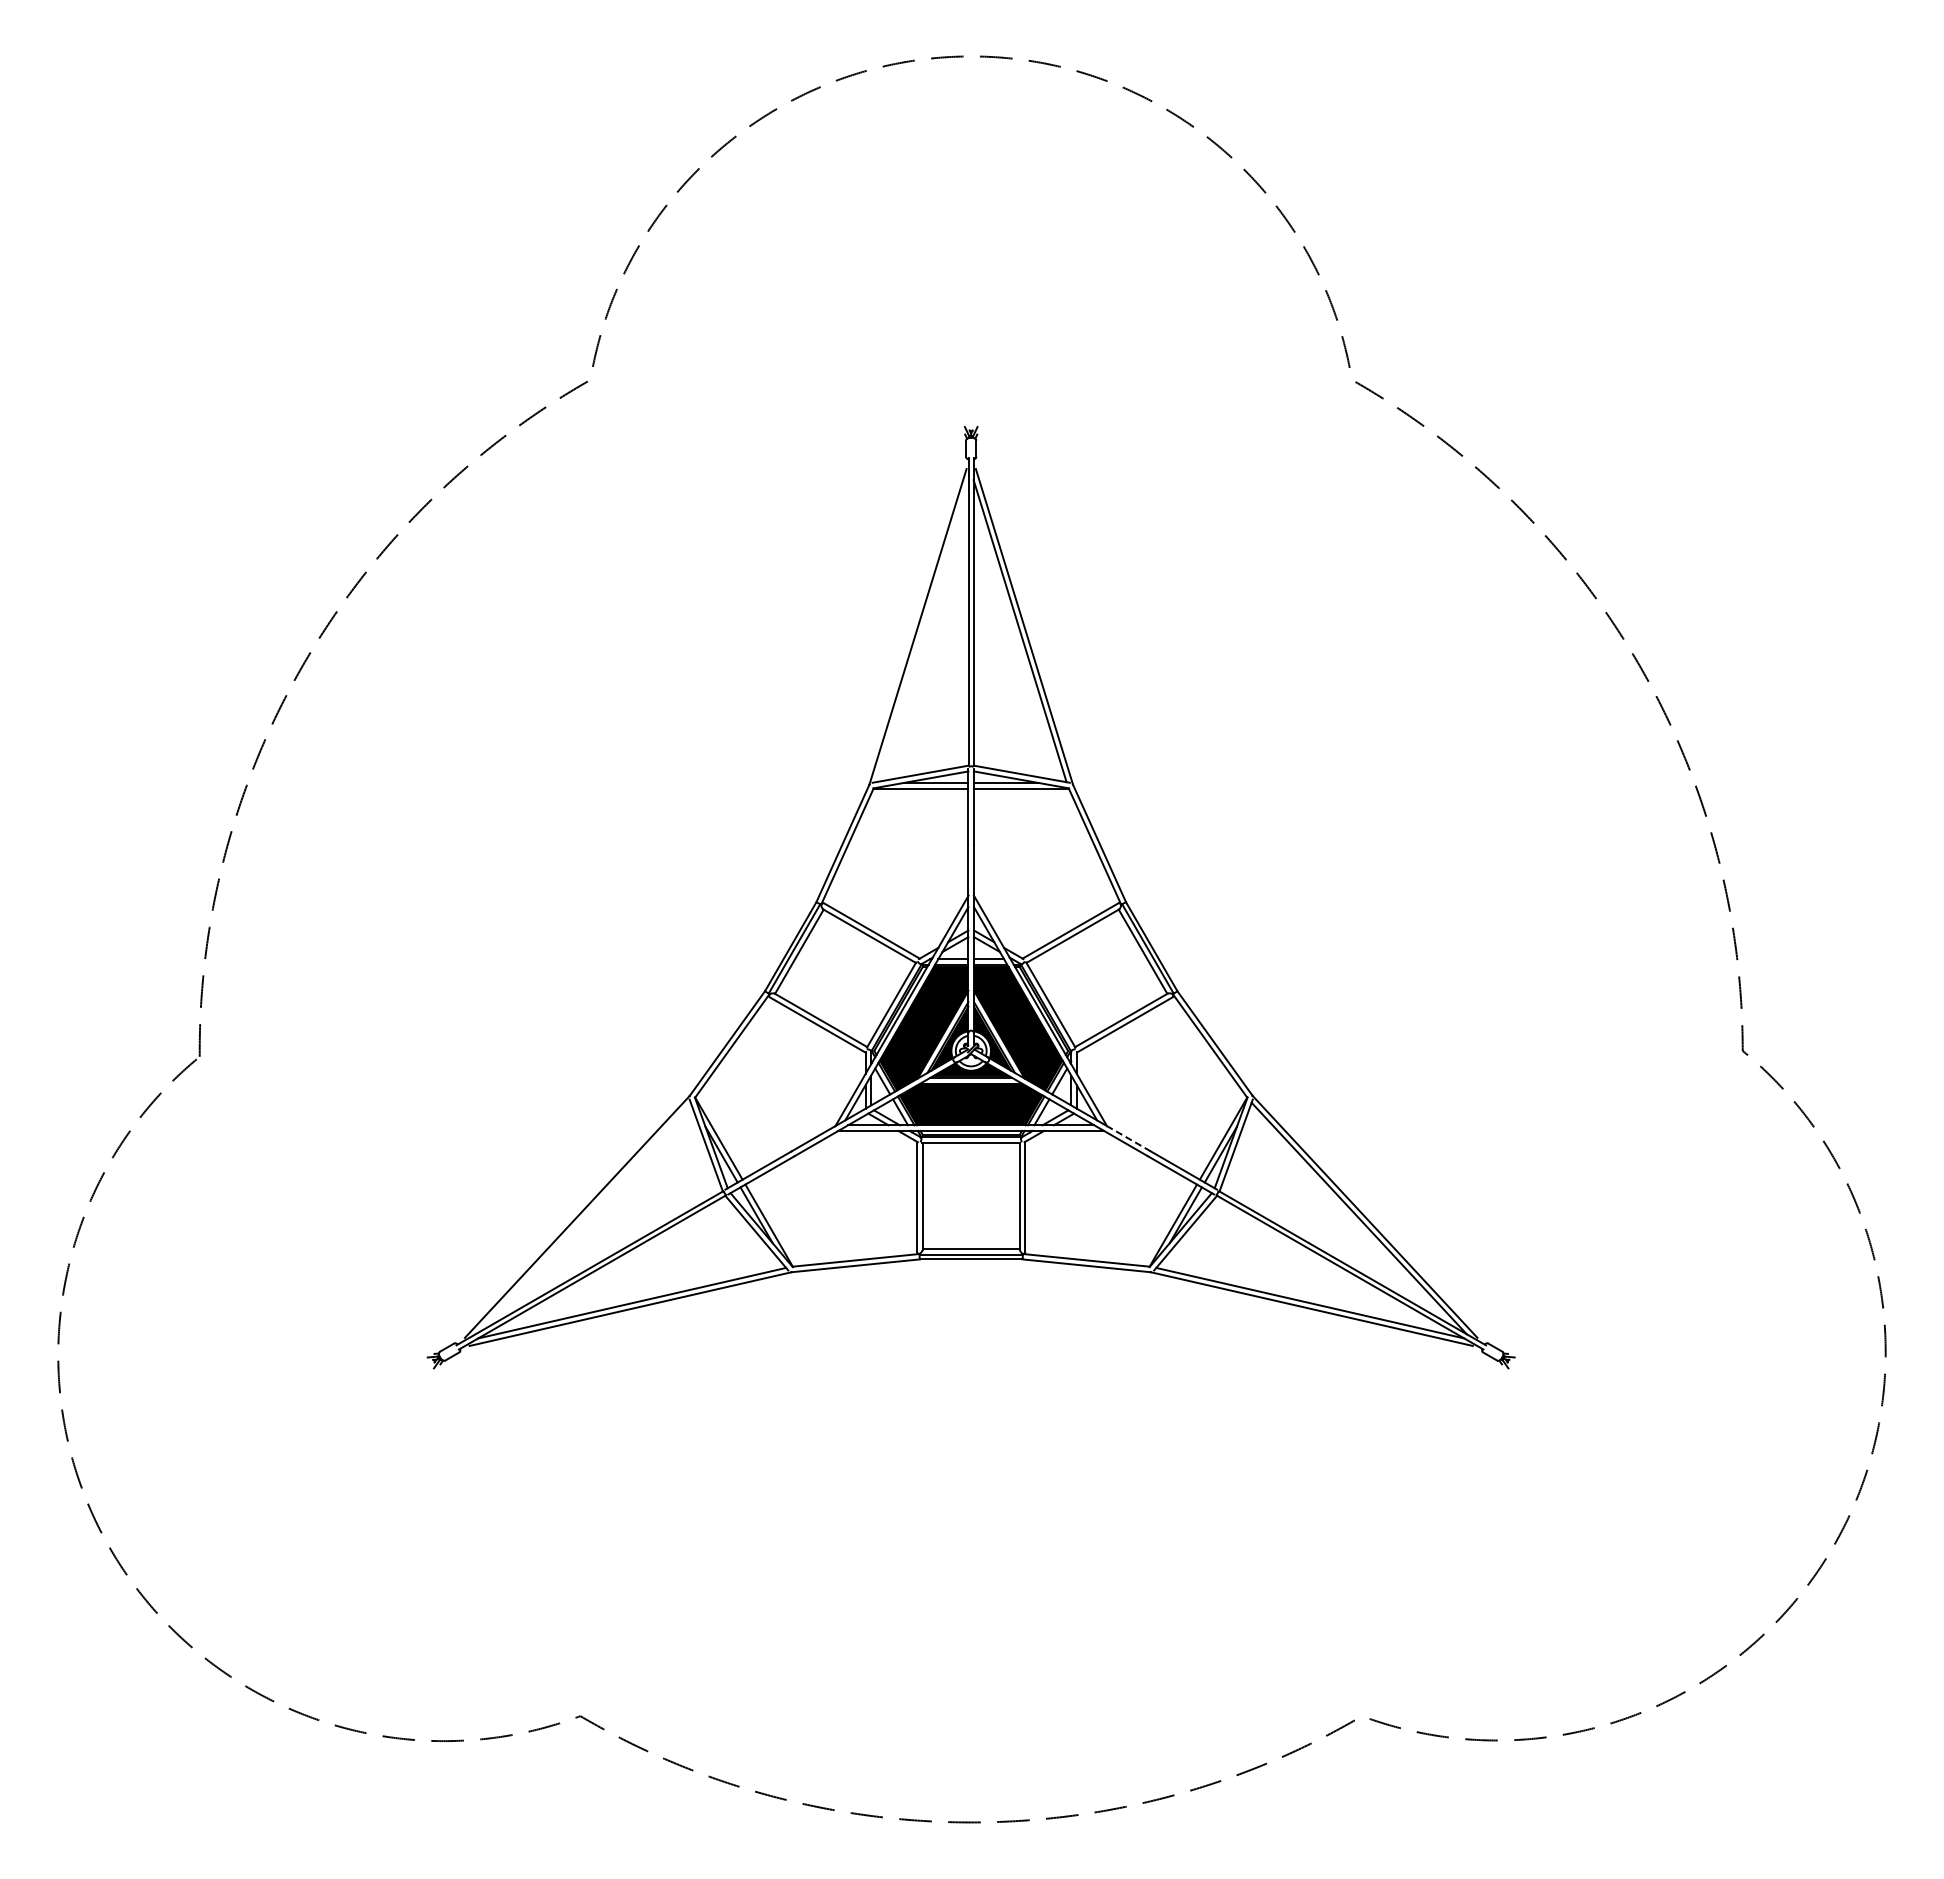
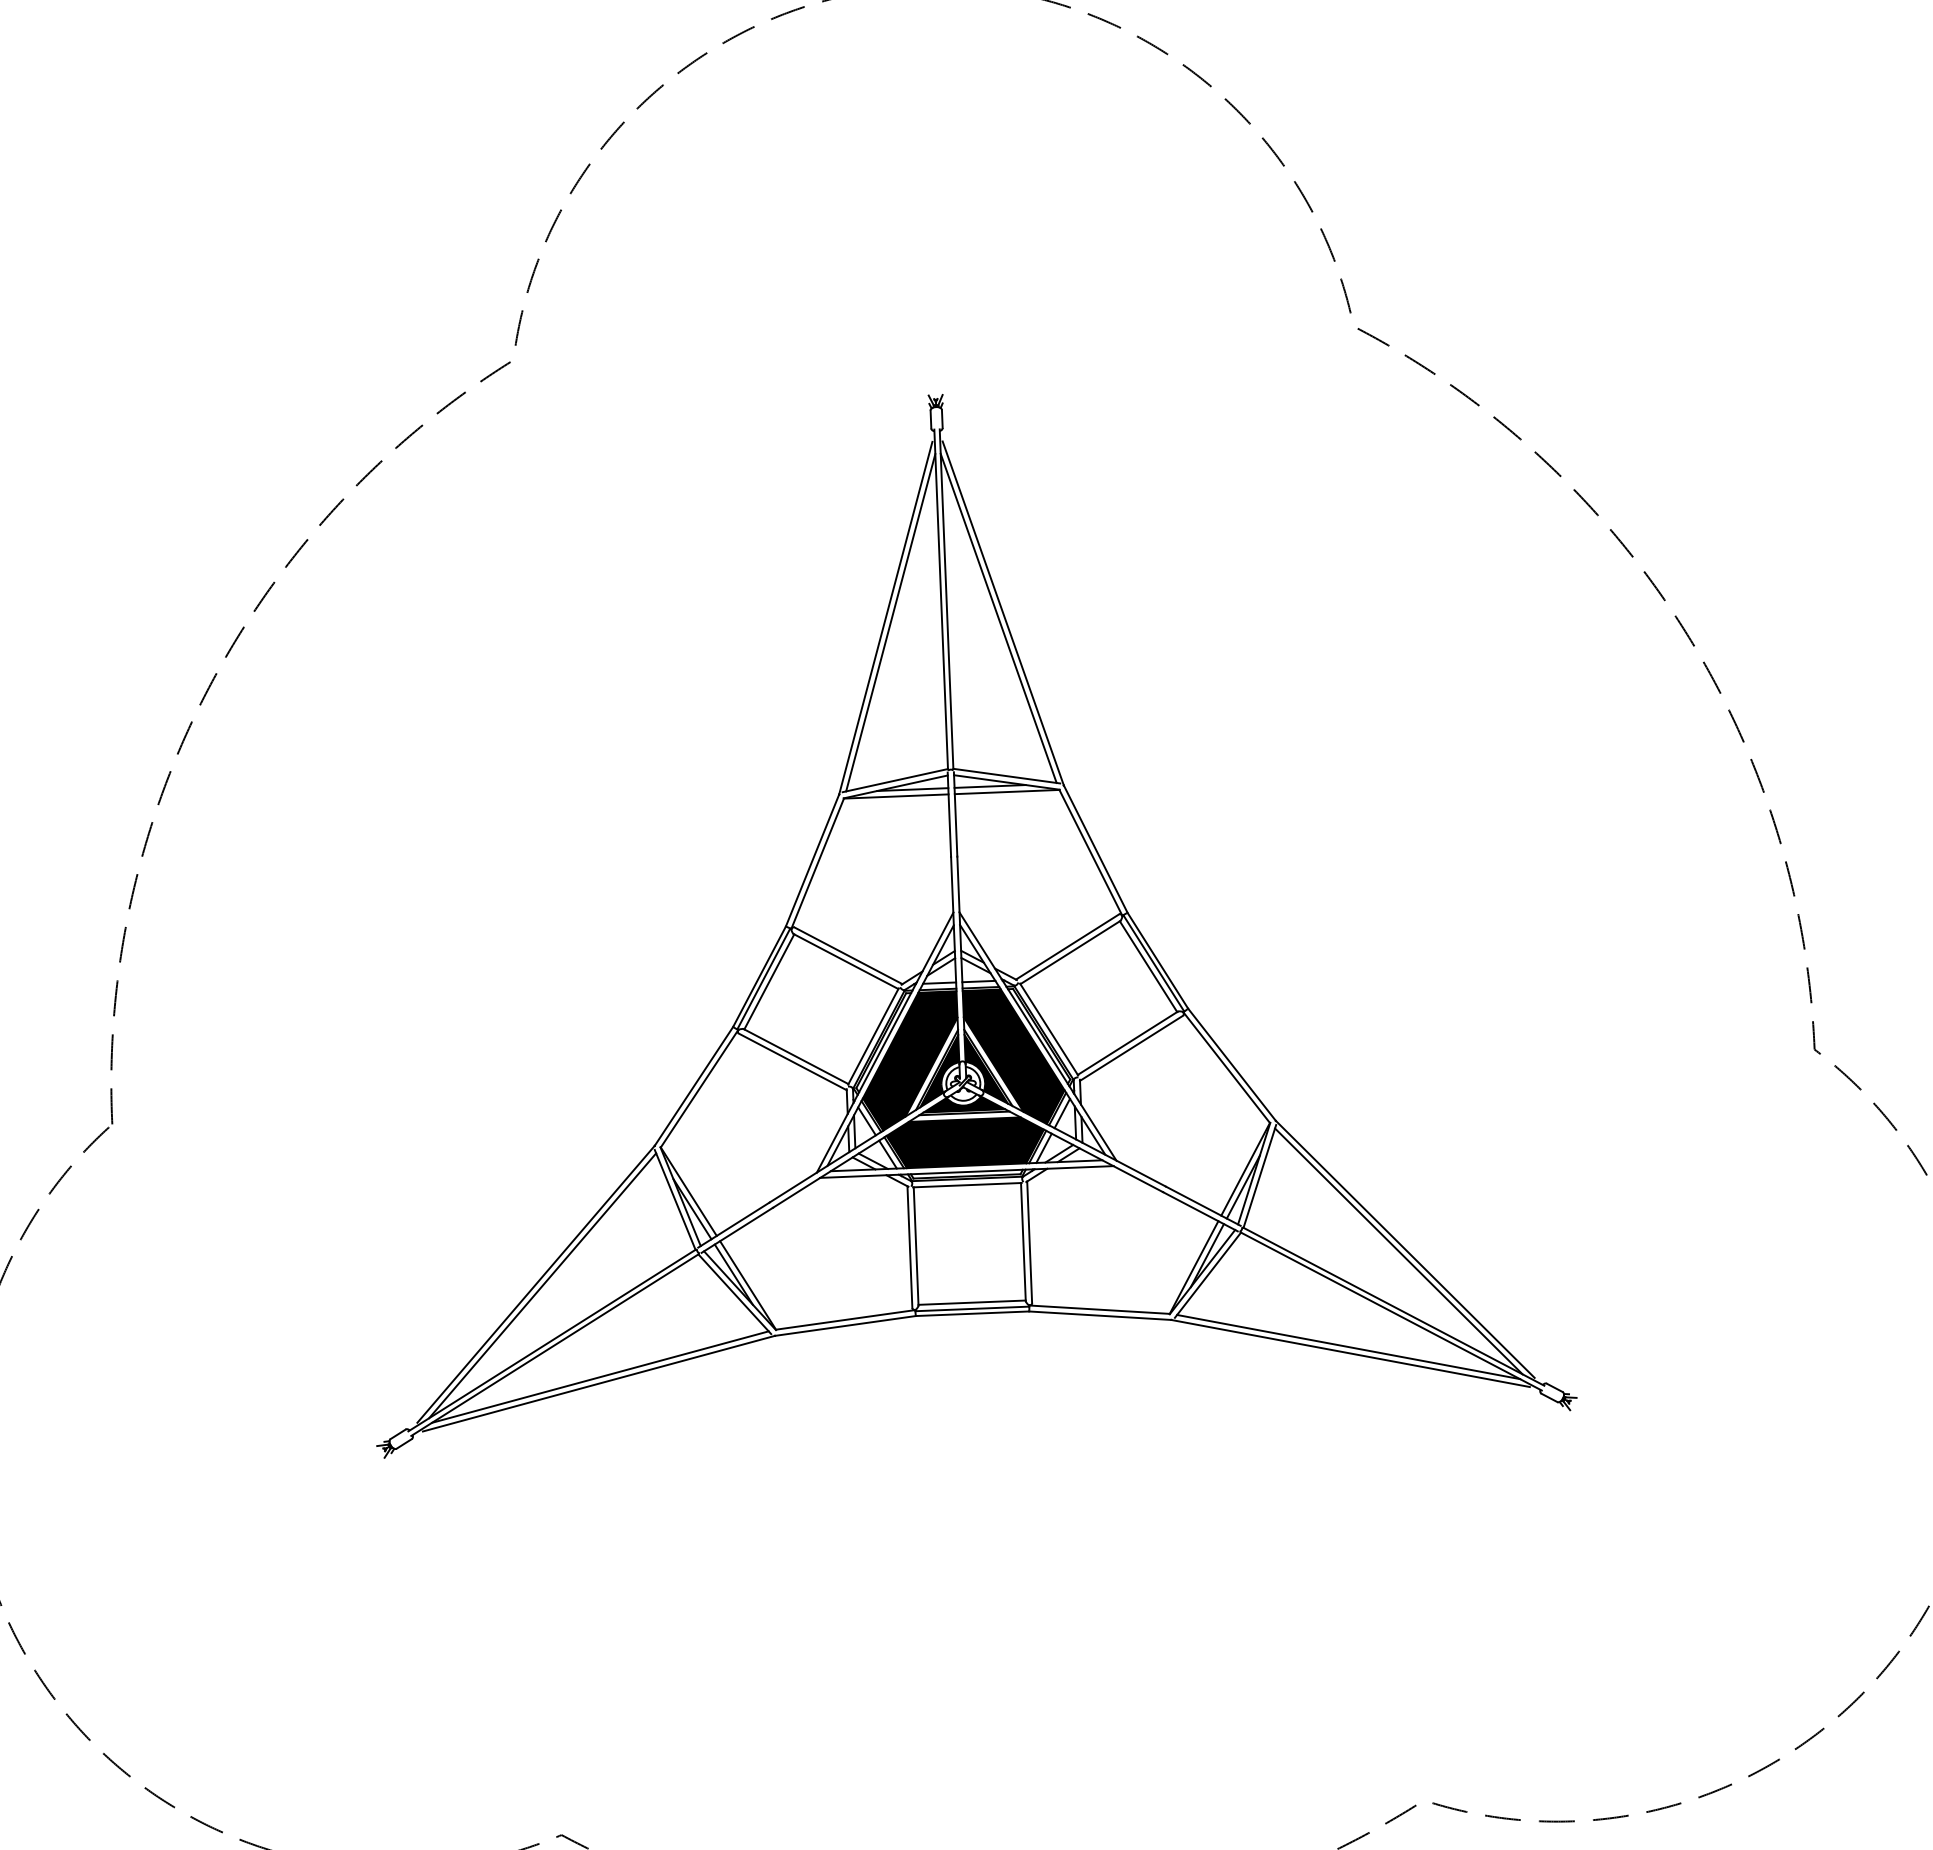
line: (921, 631) -> (889, 623), added
line: (1128, 1138) -> (1140, 1173), dashed -> solid
line: (582, 1218) -> (541, 1285), added

